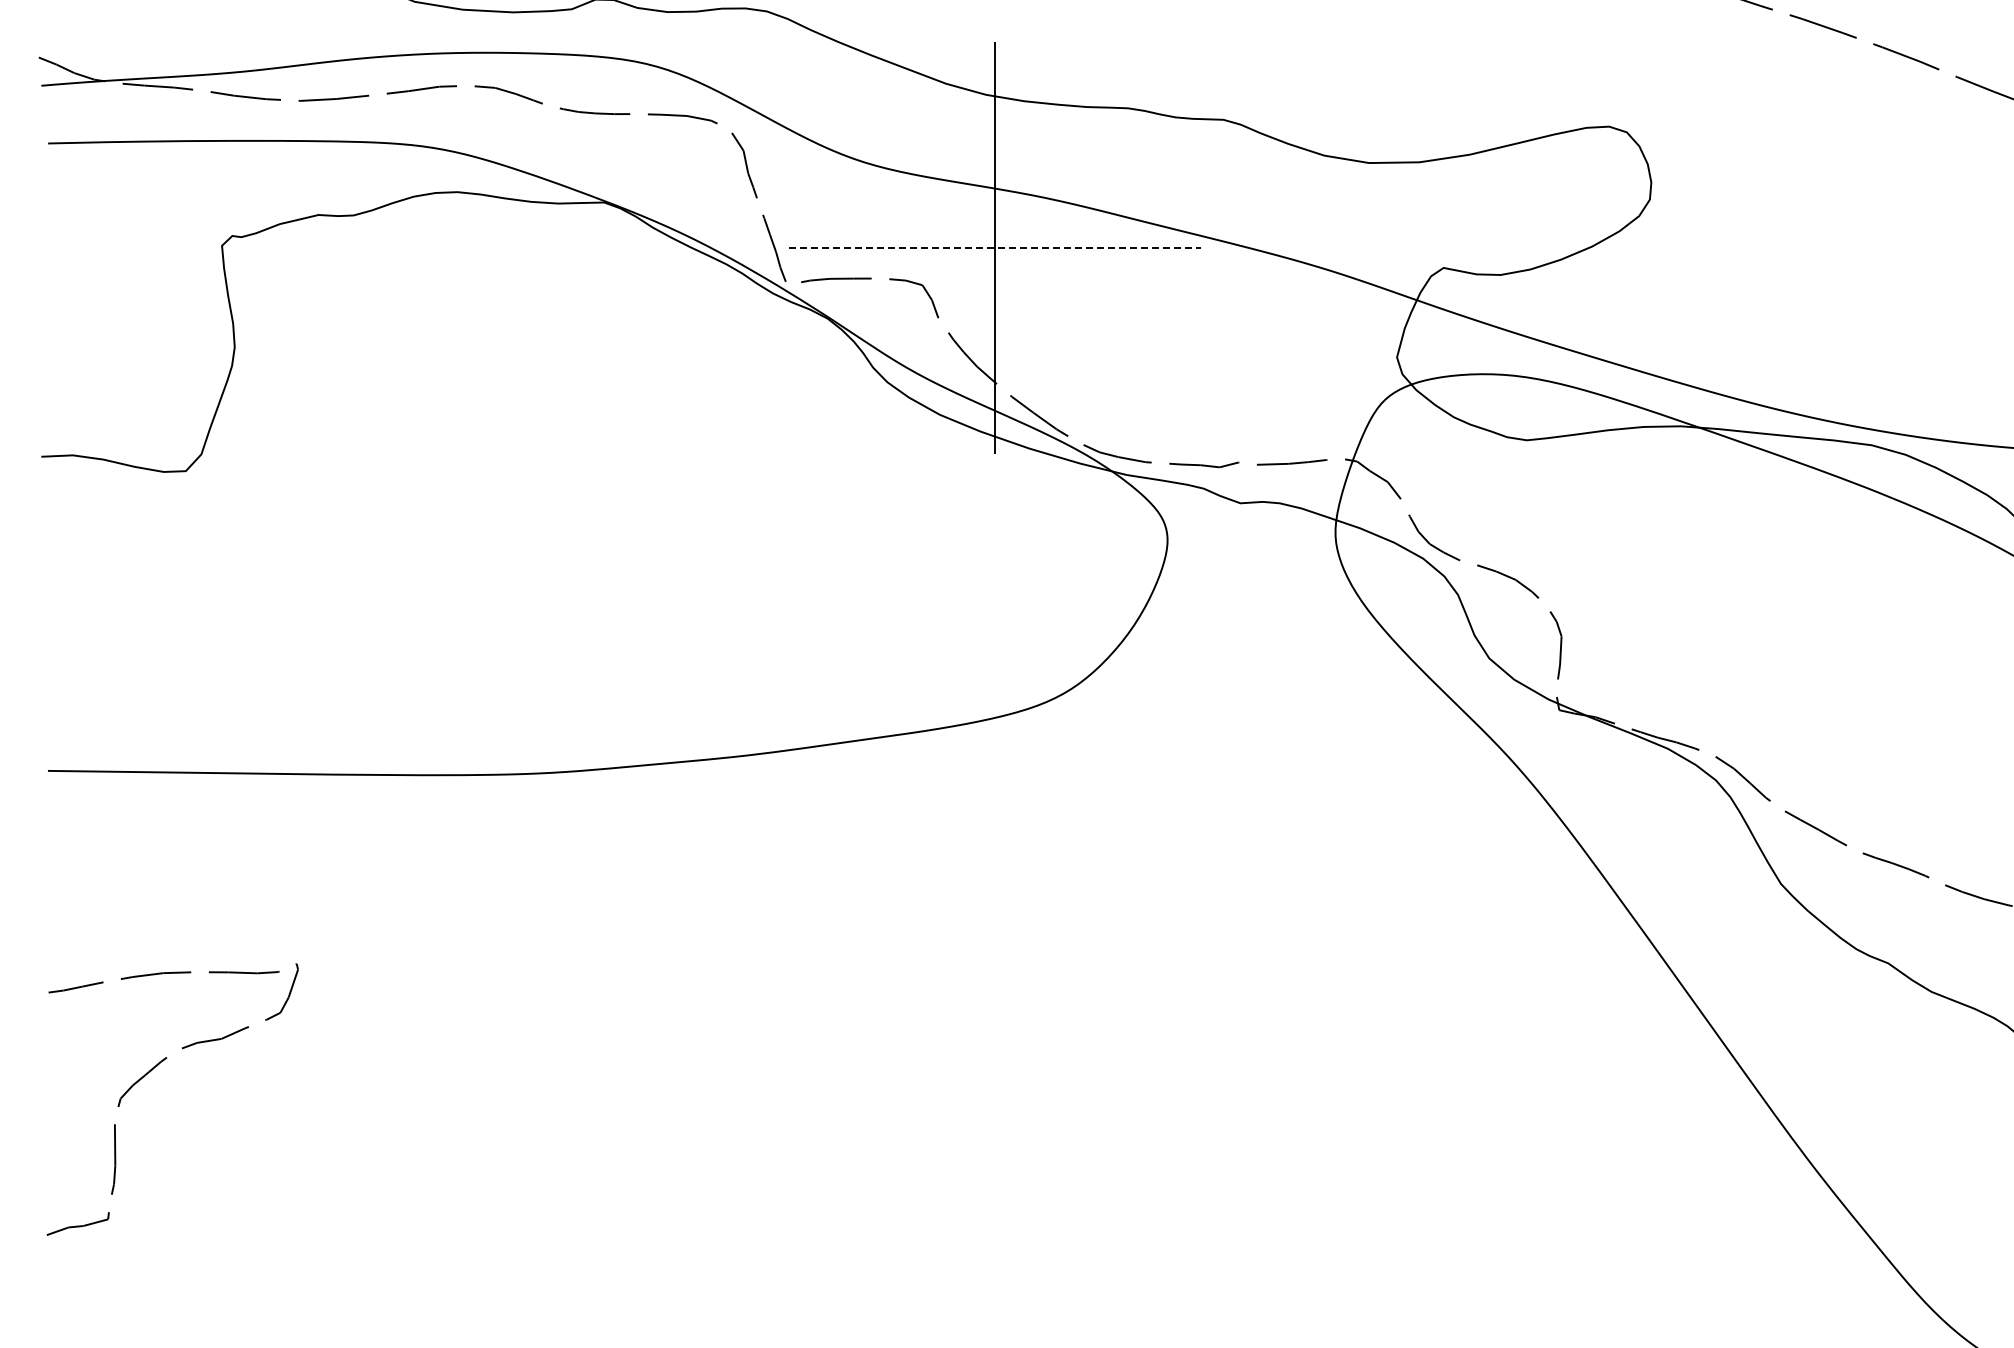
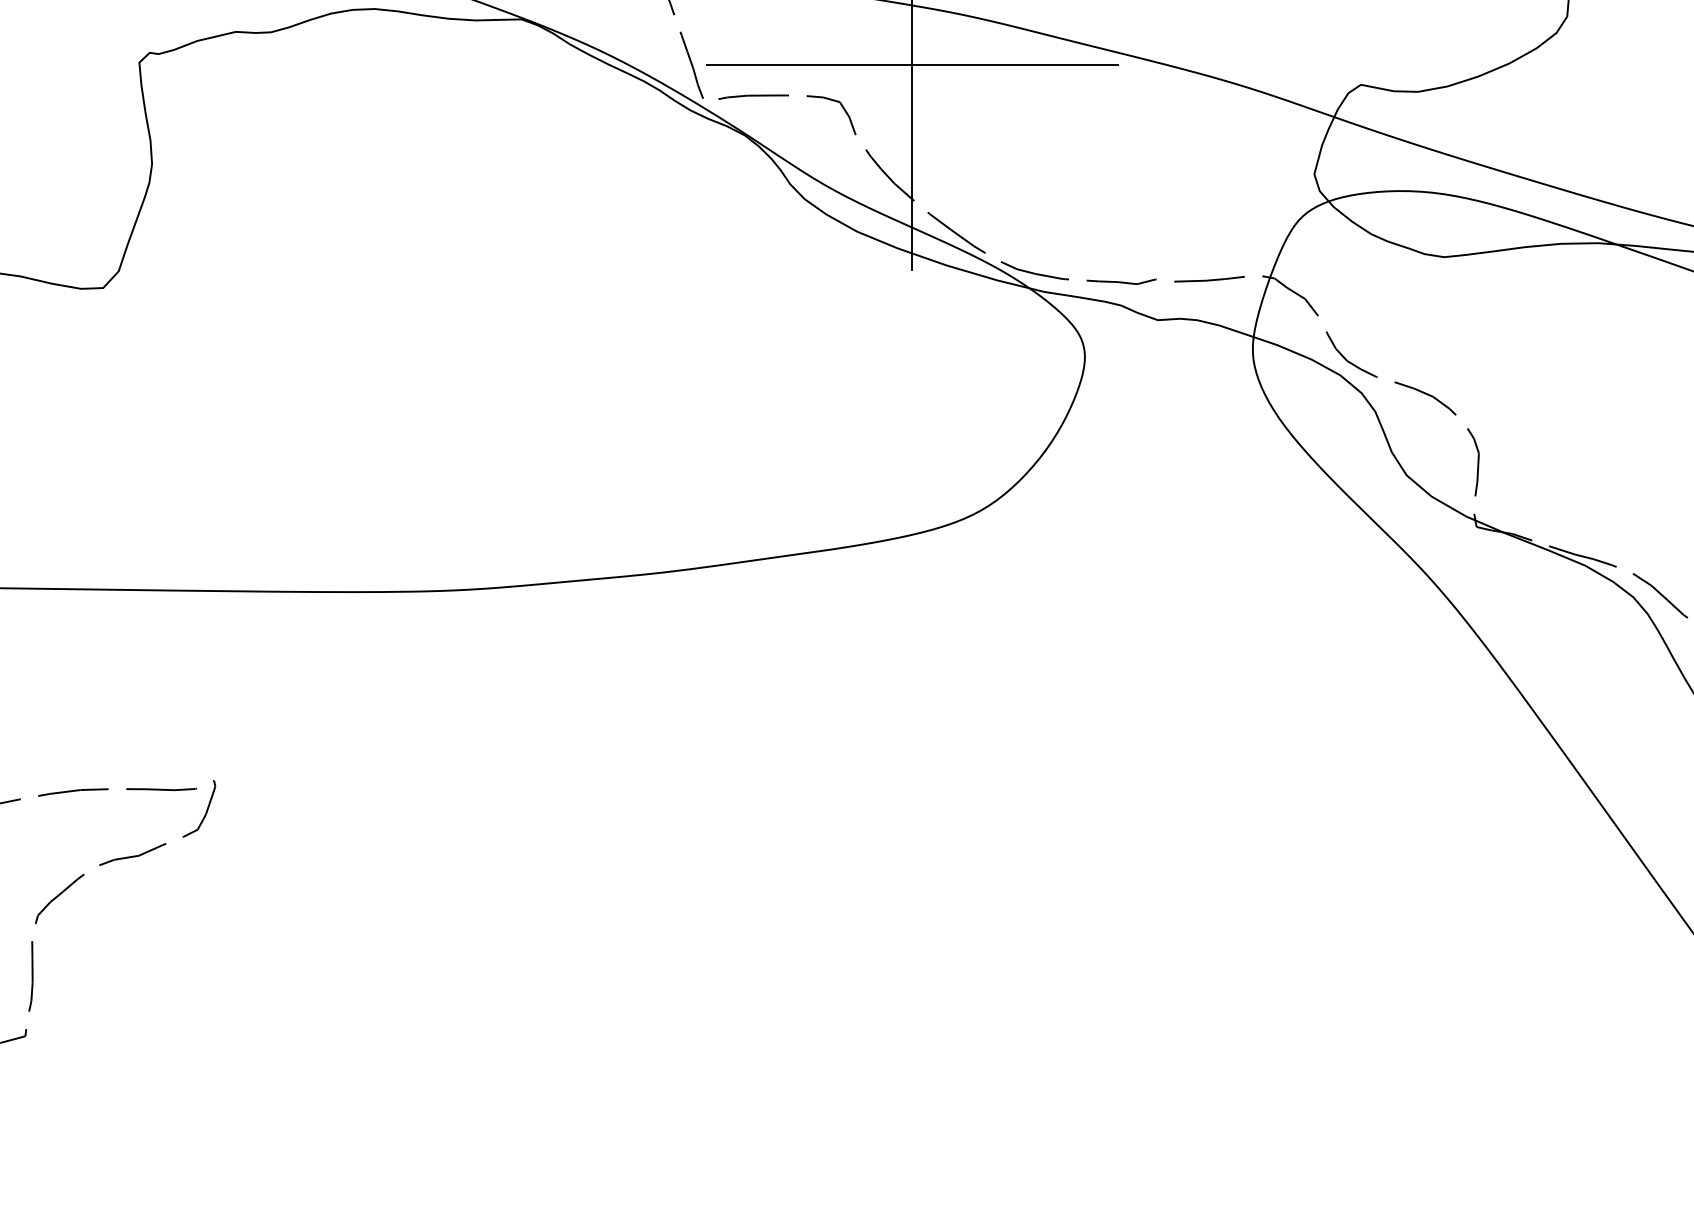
line: (995, 247) -> (912, 64), dashed -> solid

